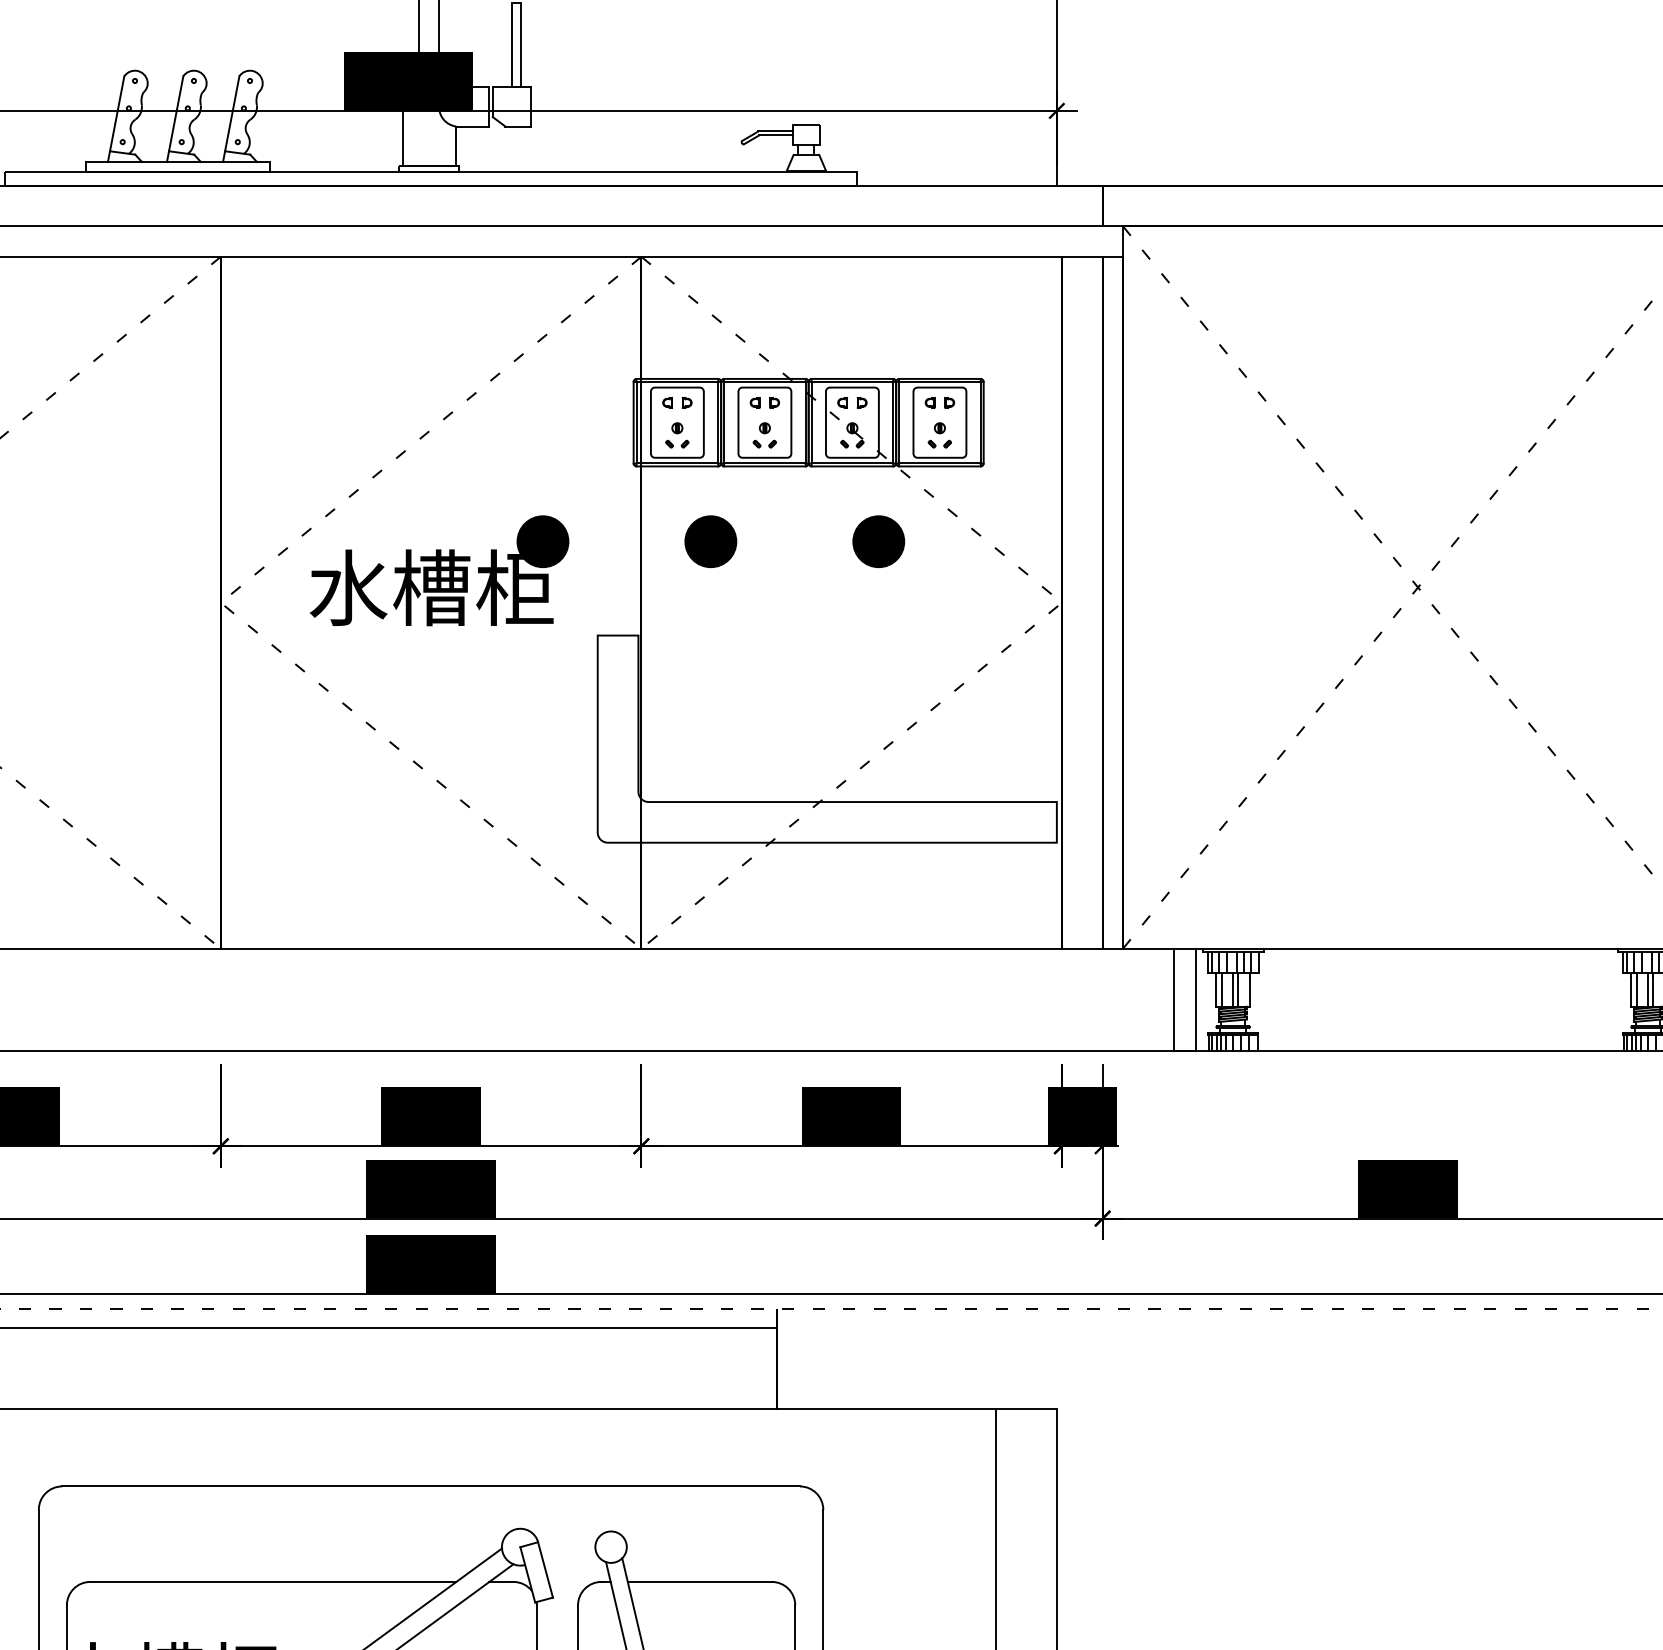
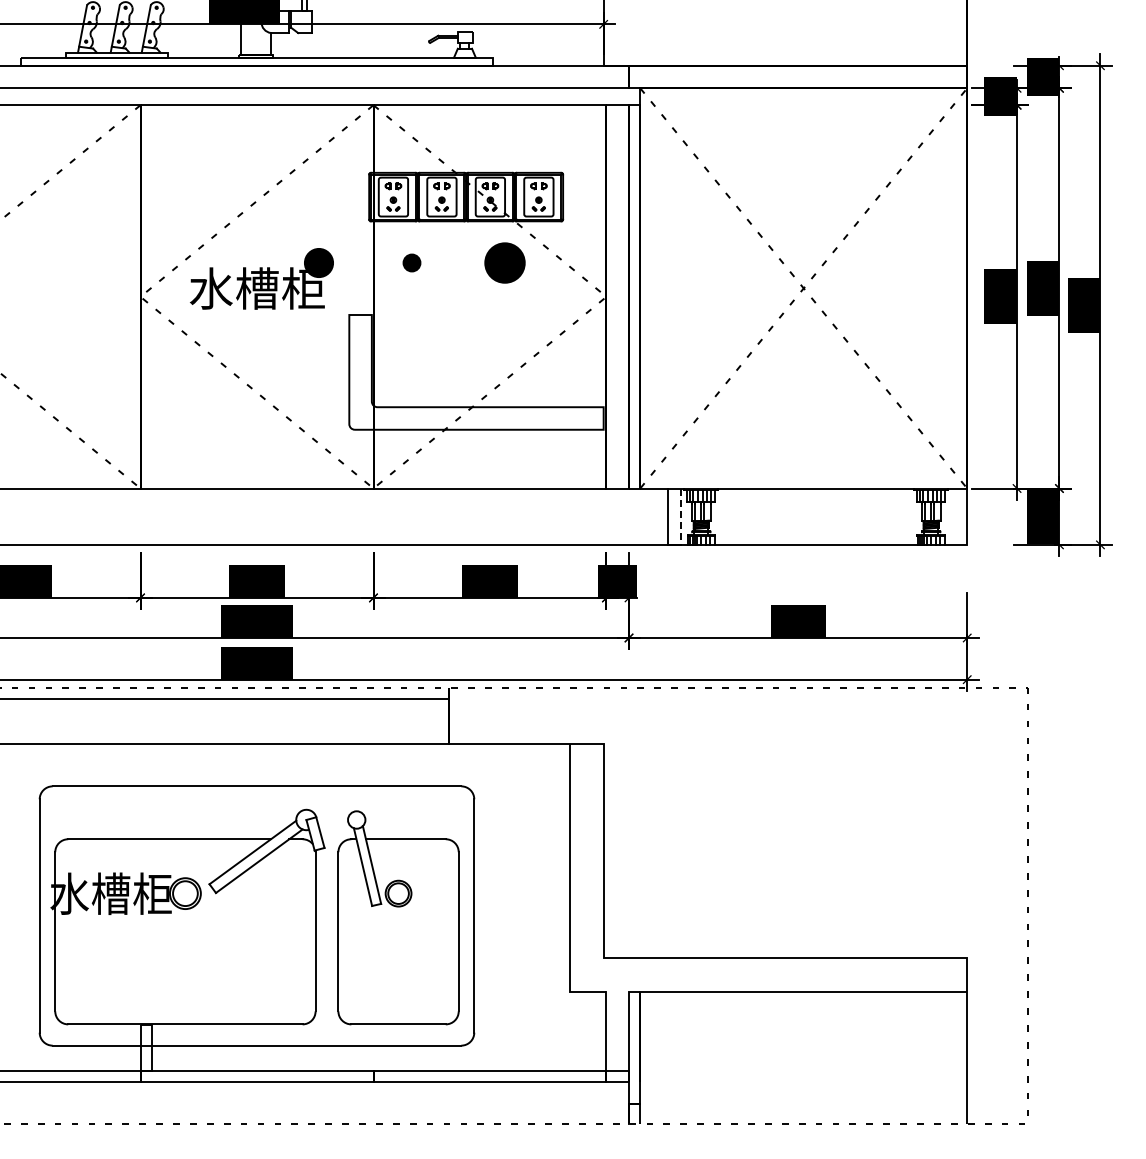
part: (709, 540) -> (411, 262), size x0.6
part: (877, 540) -> (504, 262), size x1.4
line: (1195, 1001) -> (680, 517), solid -> dashed

